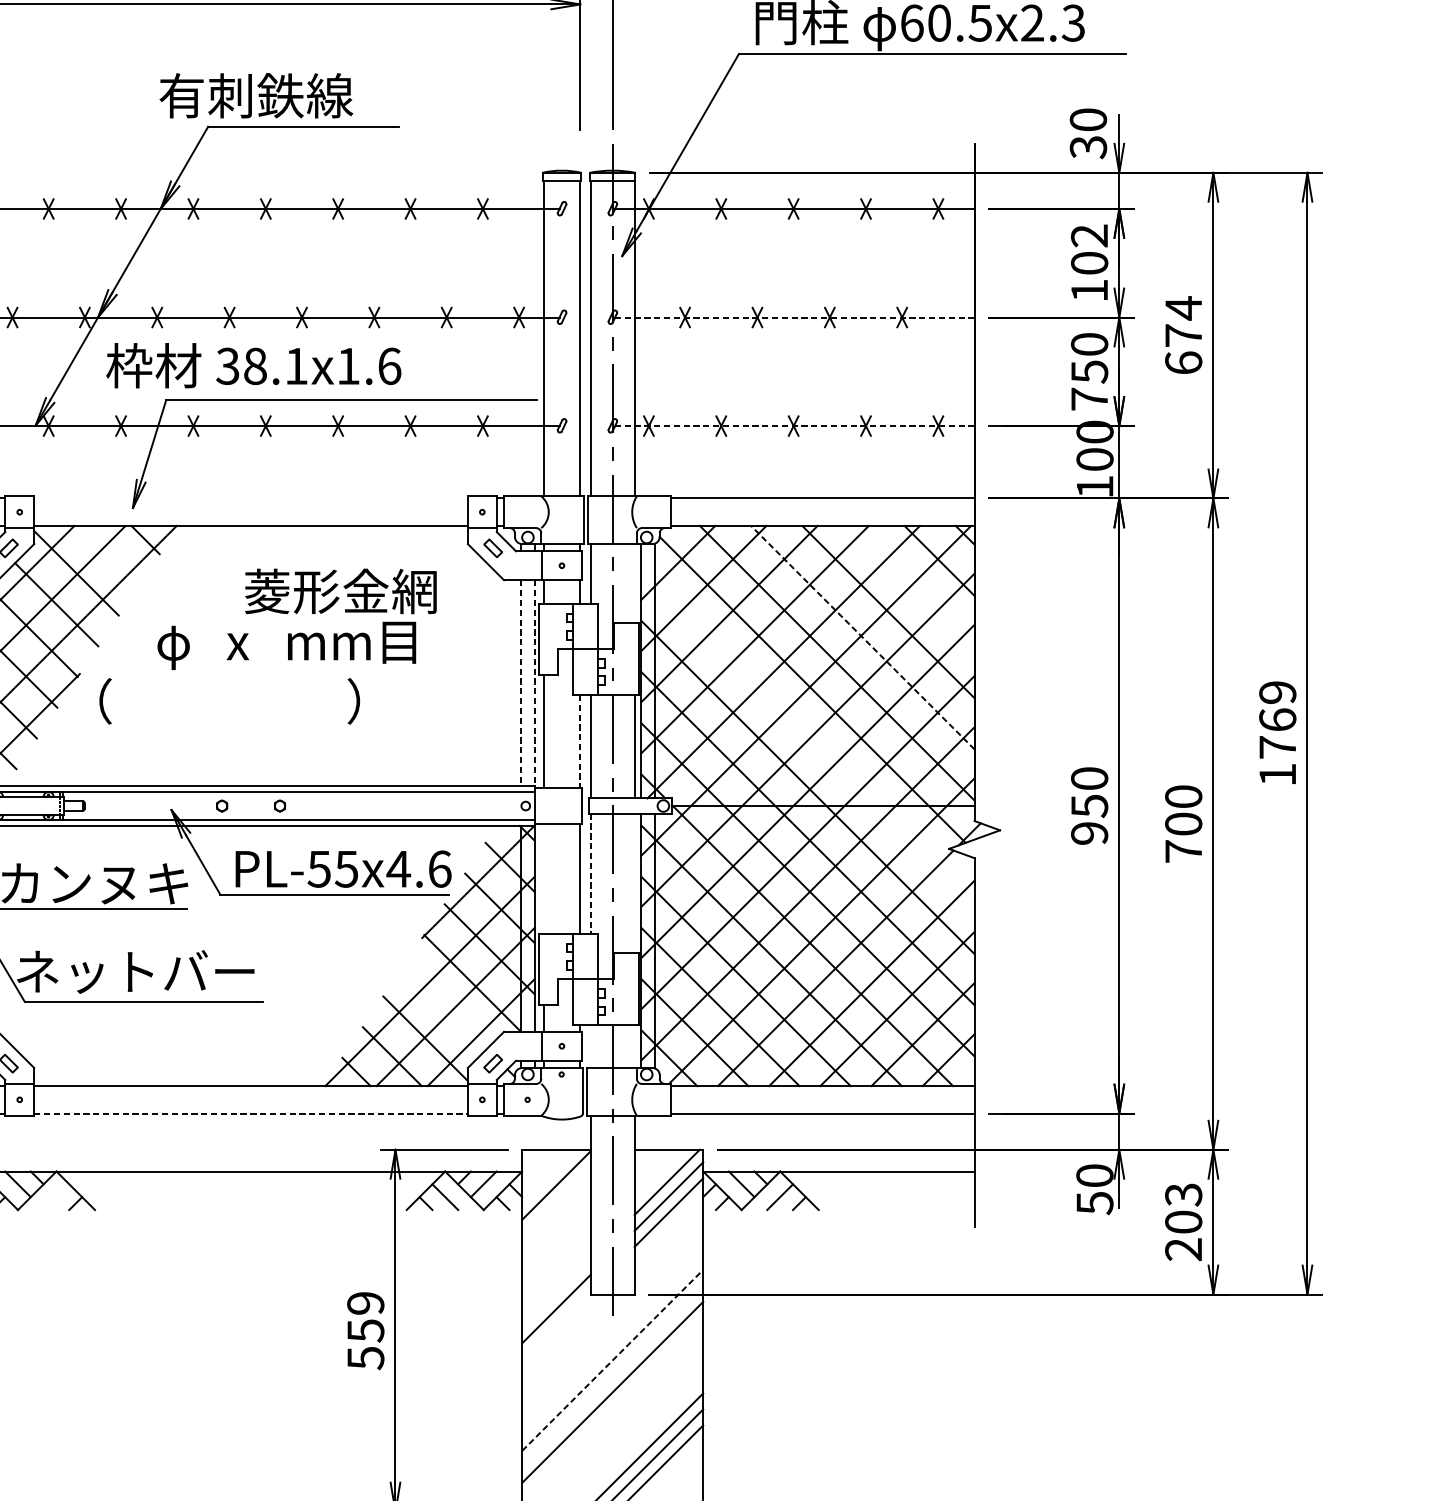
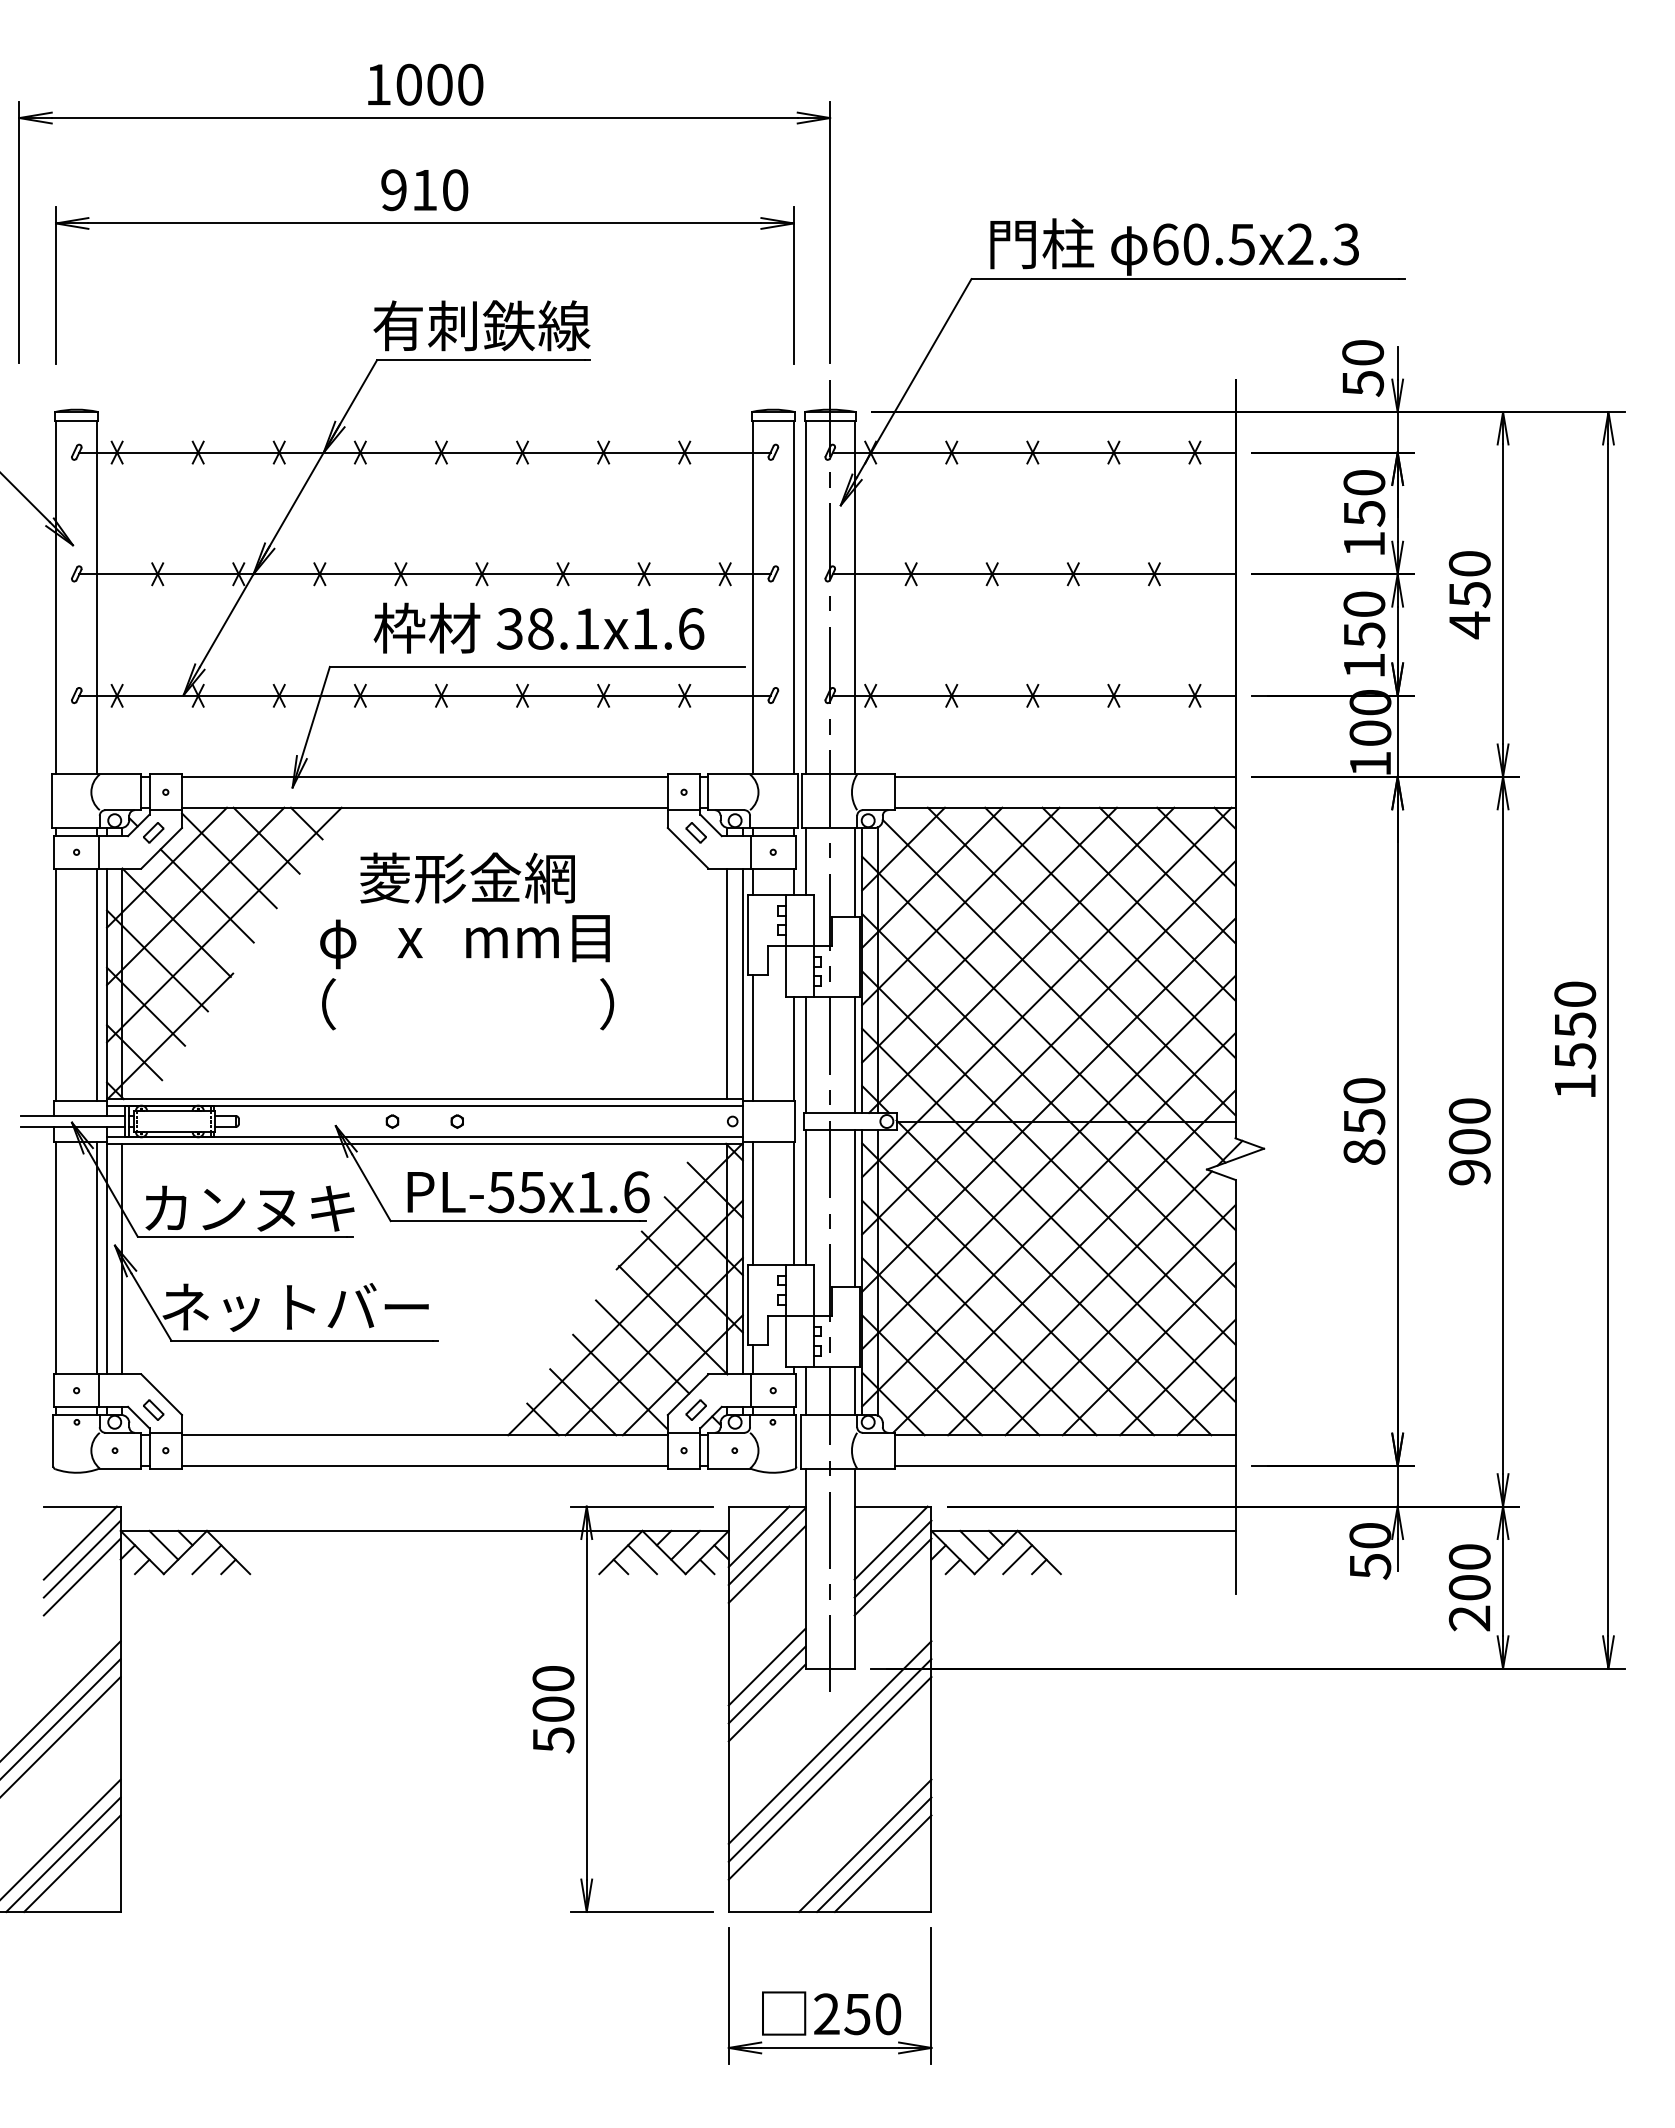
text: (256, 95) -> (481, 325), moved
text: (1087, 147) -> (1362, 383), 30 -> 50
text: (1089, 249) -> (1364, 498), 102 -> 150
line: (794, 317) -> (1033, 574), dashed -> solid
text: (1183, 335) -> (1469, 594), 674 -> 450
text: (253, 365) -> (538, 627), moved
text: (1089, 399) -> (1364, 665), 750 -> 150
line: (794, 425) -> (1033, 695), dashed -> solid
line: (250, 498) -> (424, 776), added
line: (109, 555) -> (266, 840), added
line: (634, 583) -> (854, 872), added
line: (913, 586) -> (1167, 875), added
text: (340, 590) -> (467, 877), moved
line: (862, 637) -> (1109, 932), dashed -> solid
line: (521, 683) -> (727, 984), dashed -> solid
line: (534, 683) -> (742, 984), dashed -> solid
text: (230, 701) -> (468, 1004), moved
text: (1278, 720) -> (1575, 1025), 1769 -> 1550
line: (807, 736) -> (1048, 1043), added
line: (580, 741) -> (793, 1049), dashed -> solid
text: (1089, 832) -> (1364, 1151), 950 -> 850
text: (1183, 851) -> (1469, 1172), 700 -> 900
text: (398, 869) -> (590, 1192), PL-55x4.6 -> PL-55x1.6
line: (590, 873) -> (805, 1197), dashed -> solid
line: (543, 878) -> (752, 1202), added
line: (634, 883) -> (854, 1208), added
line: (445, 1006) -> (642, 1346), added
line: (590, 1046) -> (805, 1390), added
line: (634, 1046) -> (854, 1390), added
line: (250, 1113) -> (424, 1466), dashed -> solid
line: (548, 1176) -> (758, 1536), added
text: (1183, 1195) -> (1469, 1557), 203 -> 200
line: (56, 1196) -> (206, 1559), added
line: (555, 1201) -> (766, 1564), added
line: (555, 1292) -> (766, 1666), added
text: (365, 1317) -> (553, 1694), 559 -> 500
line: (555, 1324) -> (766, 1702), added
line: (613, 1360) -> (830, 1742), dashed -> solid
line: (612, 1376) -> (829, 1760), added

